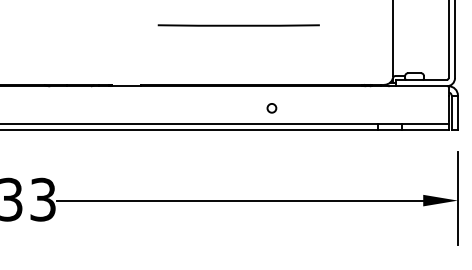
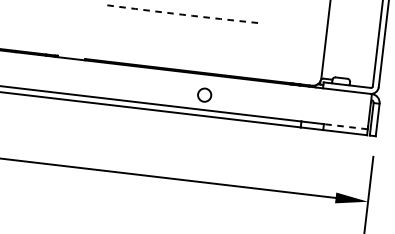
arc: (238, 25) -> (182, 14), solid -> dashed
circle: (271, 108) -> (204, 95), size x1.6
line: (425, 124) -> (346, 127), solid -> dashed

